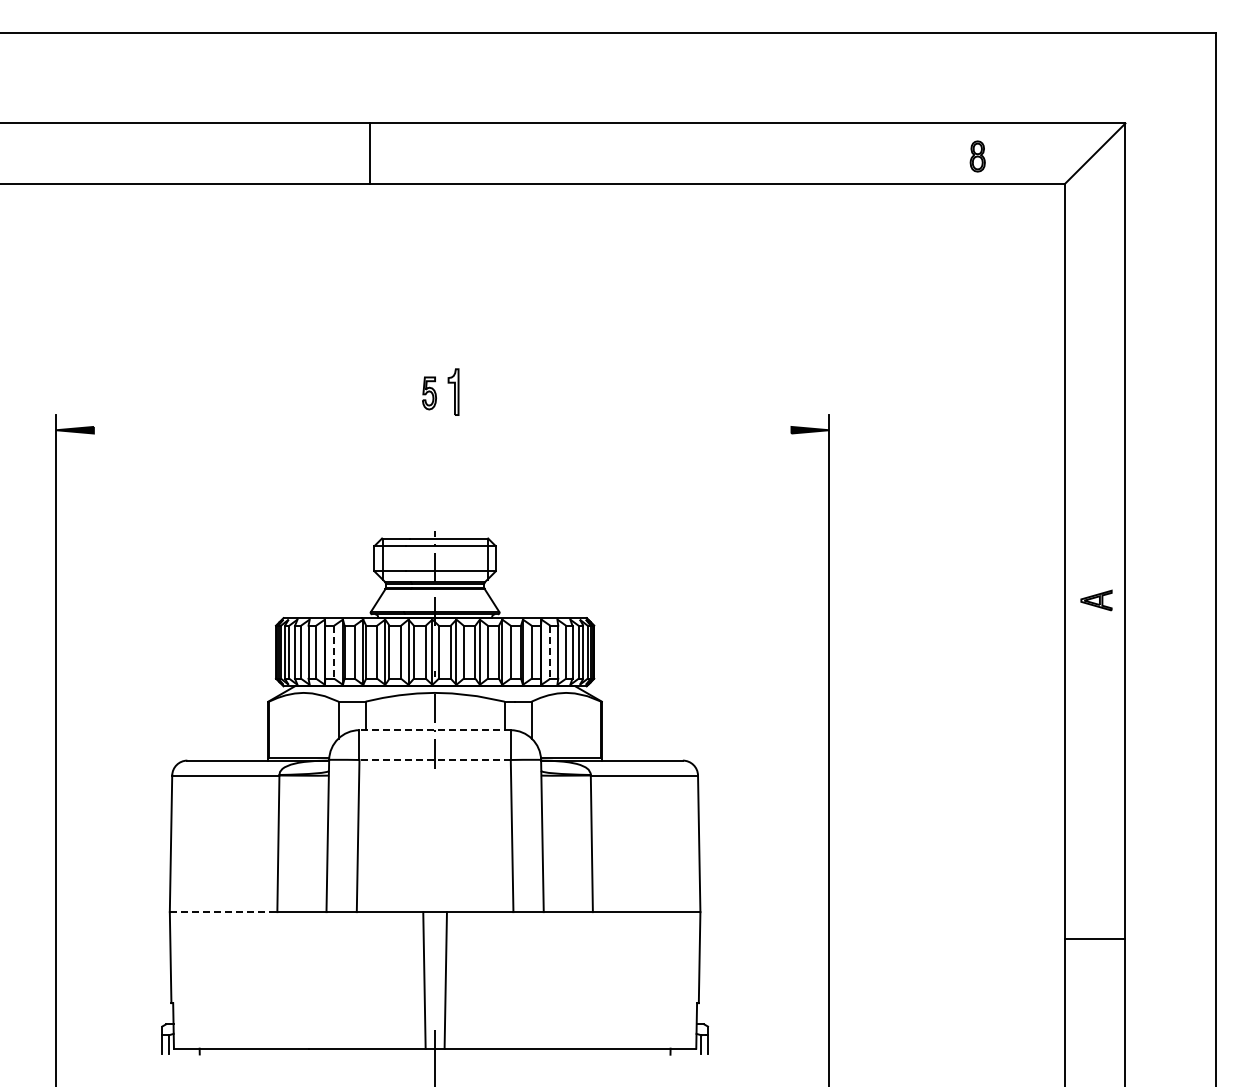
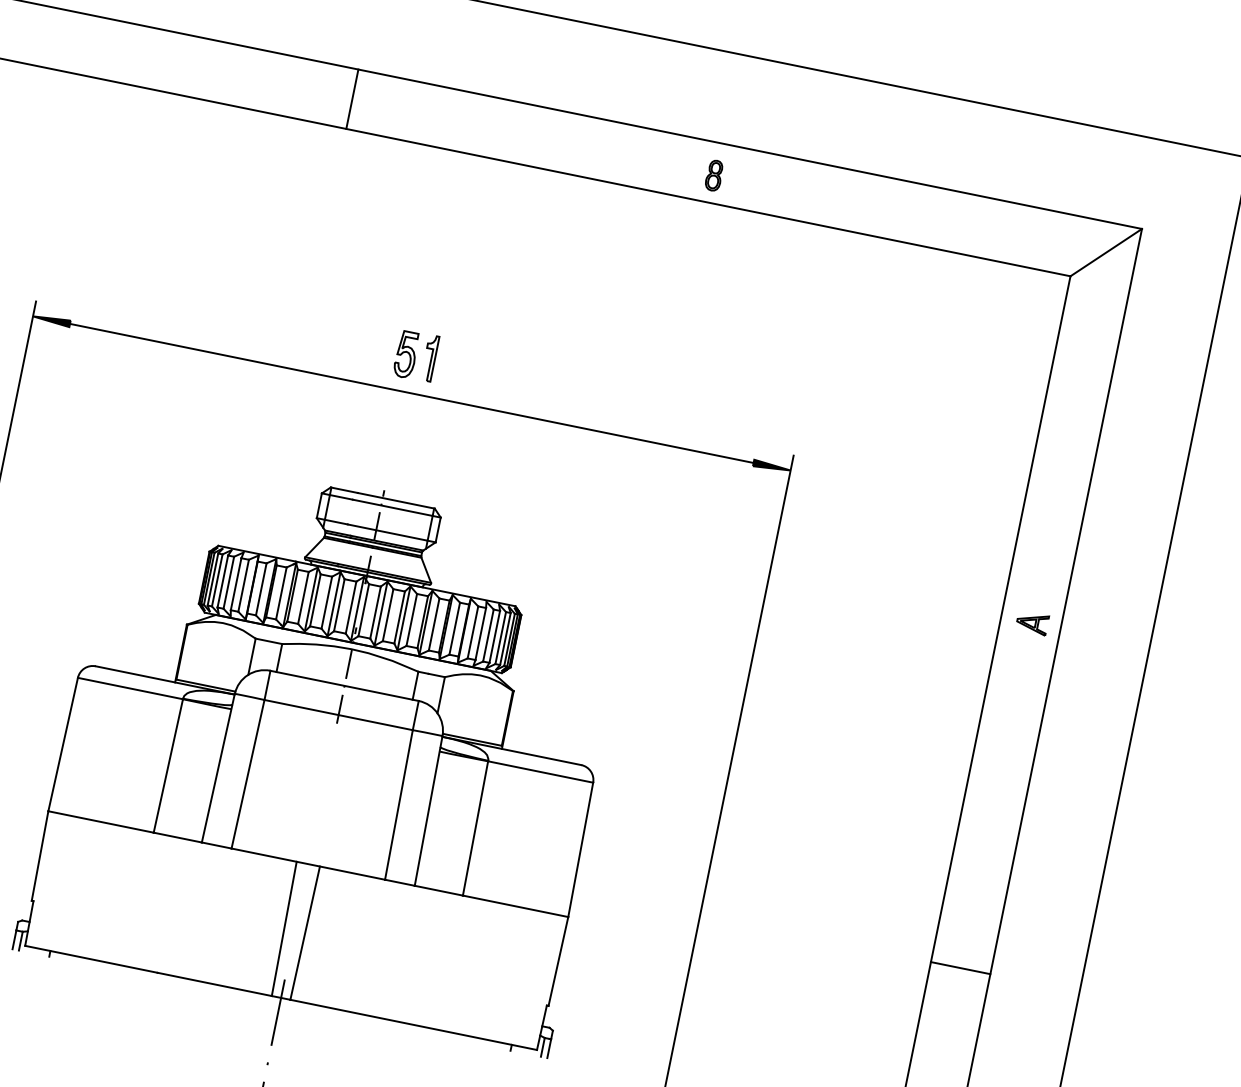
line: (369, 153) -> (352, 98), moved
part: (977, 156) -> (714, 175), moved
part: (429, 393) -> (406, 354), size x1.43
line: (442, 430) -> (411, 393), added
part: (1096, 600) -> (1032, 623), moved
line: (334, 652) -> (261, 589), dashed -> solid
line: (550, 652) -> (473, 632), dashed -> solid
line: (435, 730) -> (344, 686), dashed -> solid
line: (435, 760) -> (338, 715), dashed -> solid
line: (223, 912) -> (100, 822), dashed -> solid
line: (1094, 938) -> (960, 967), moved

